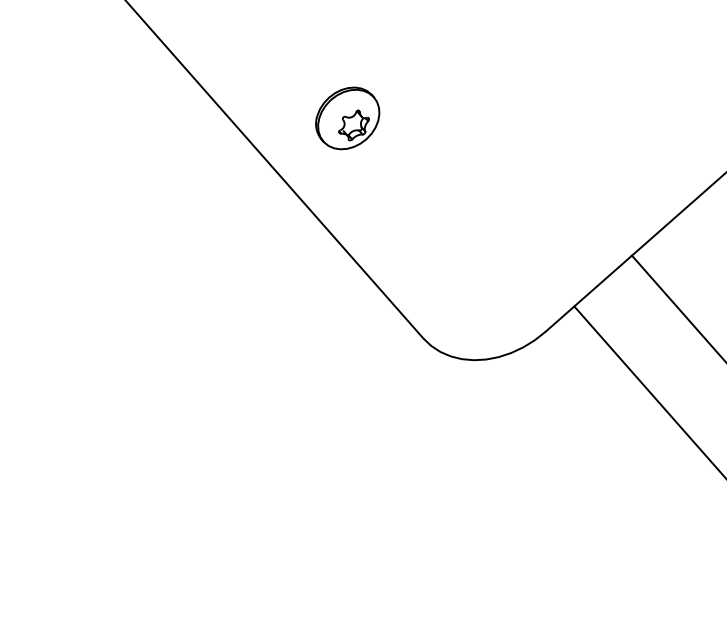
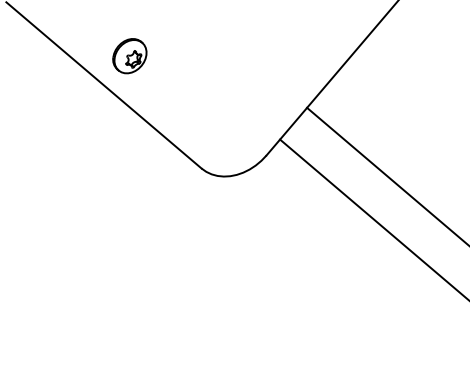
part: (346, 118) -> (129, 56), moved

